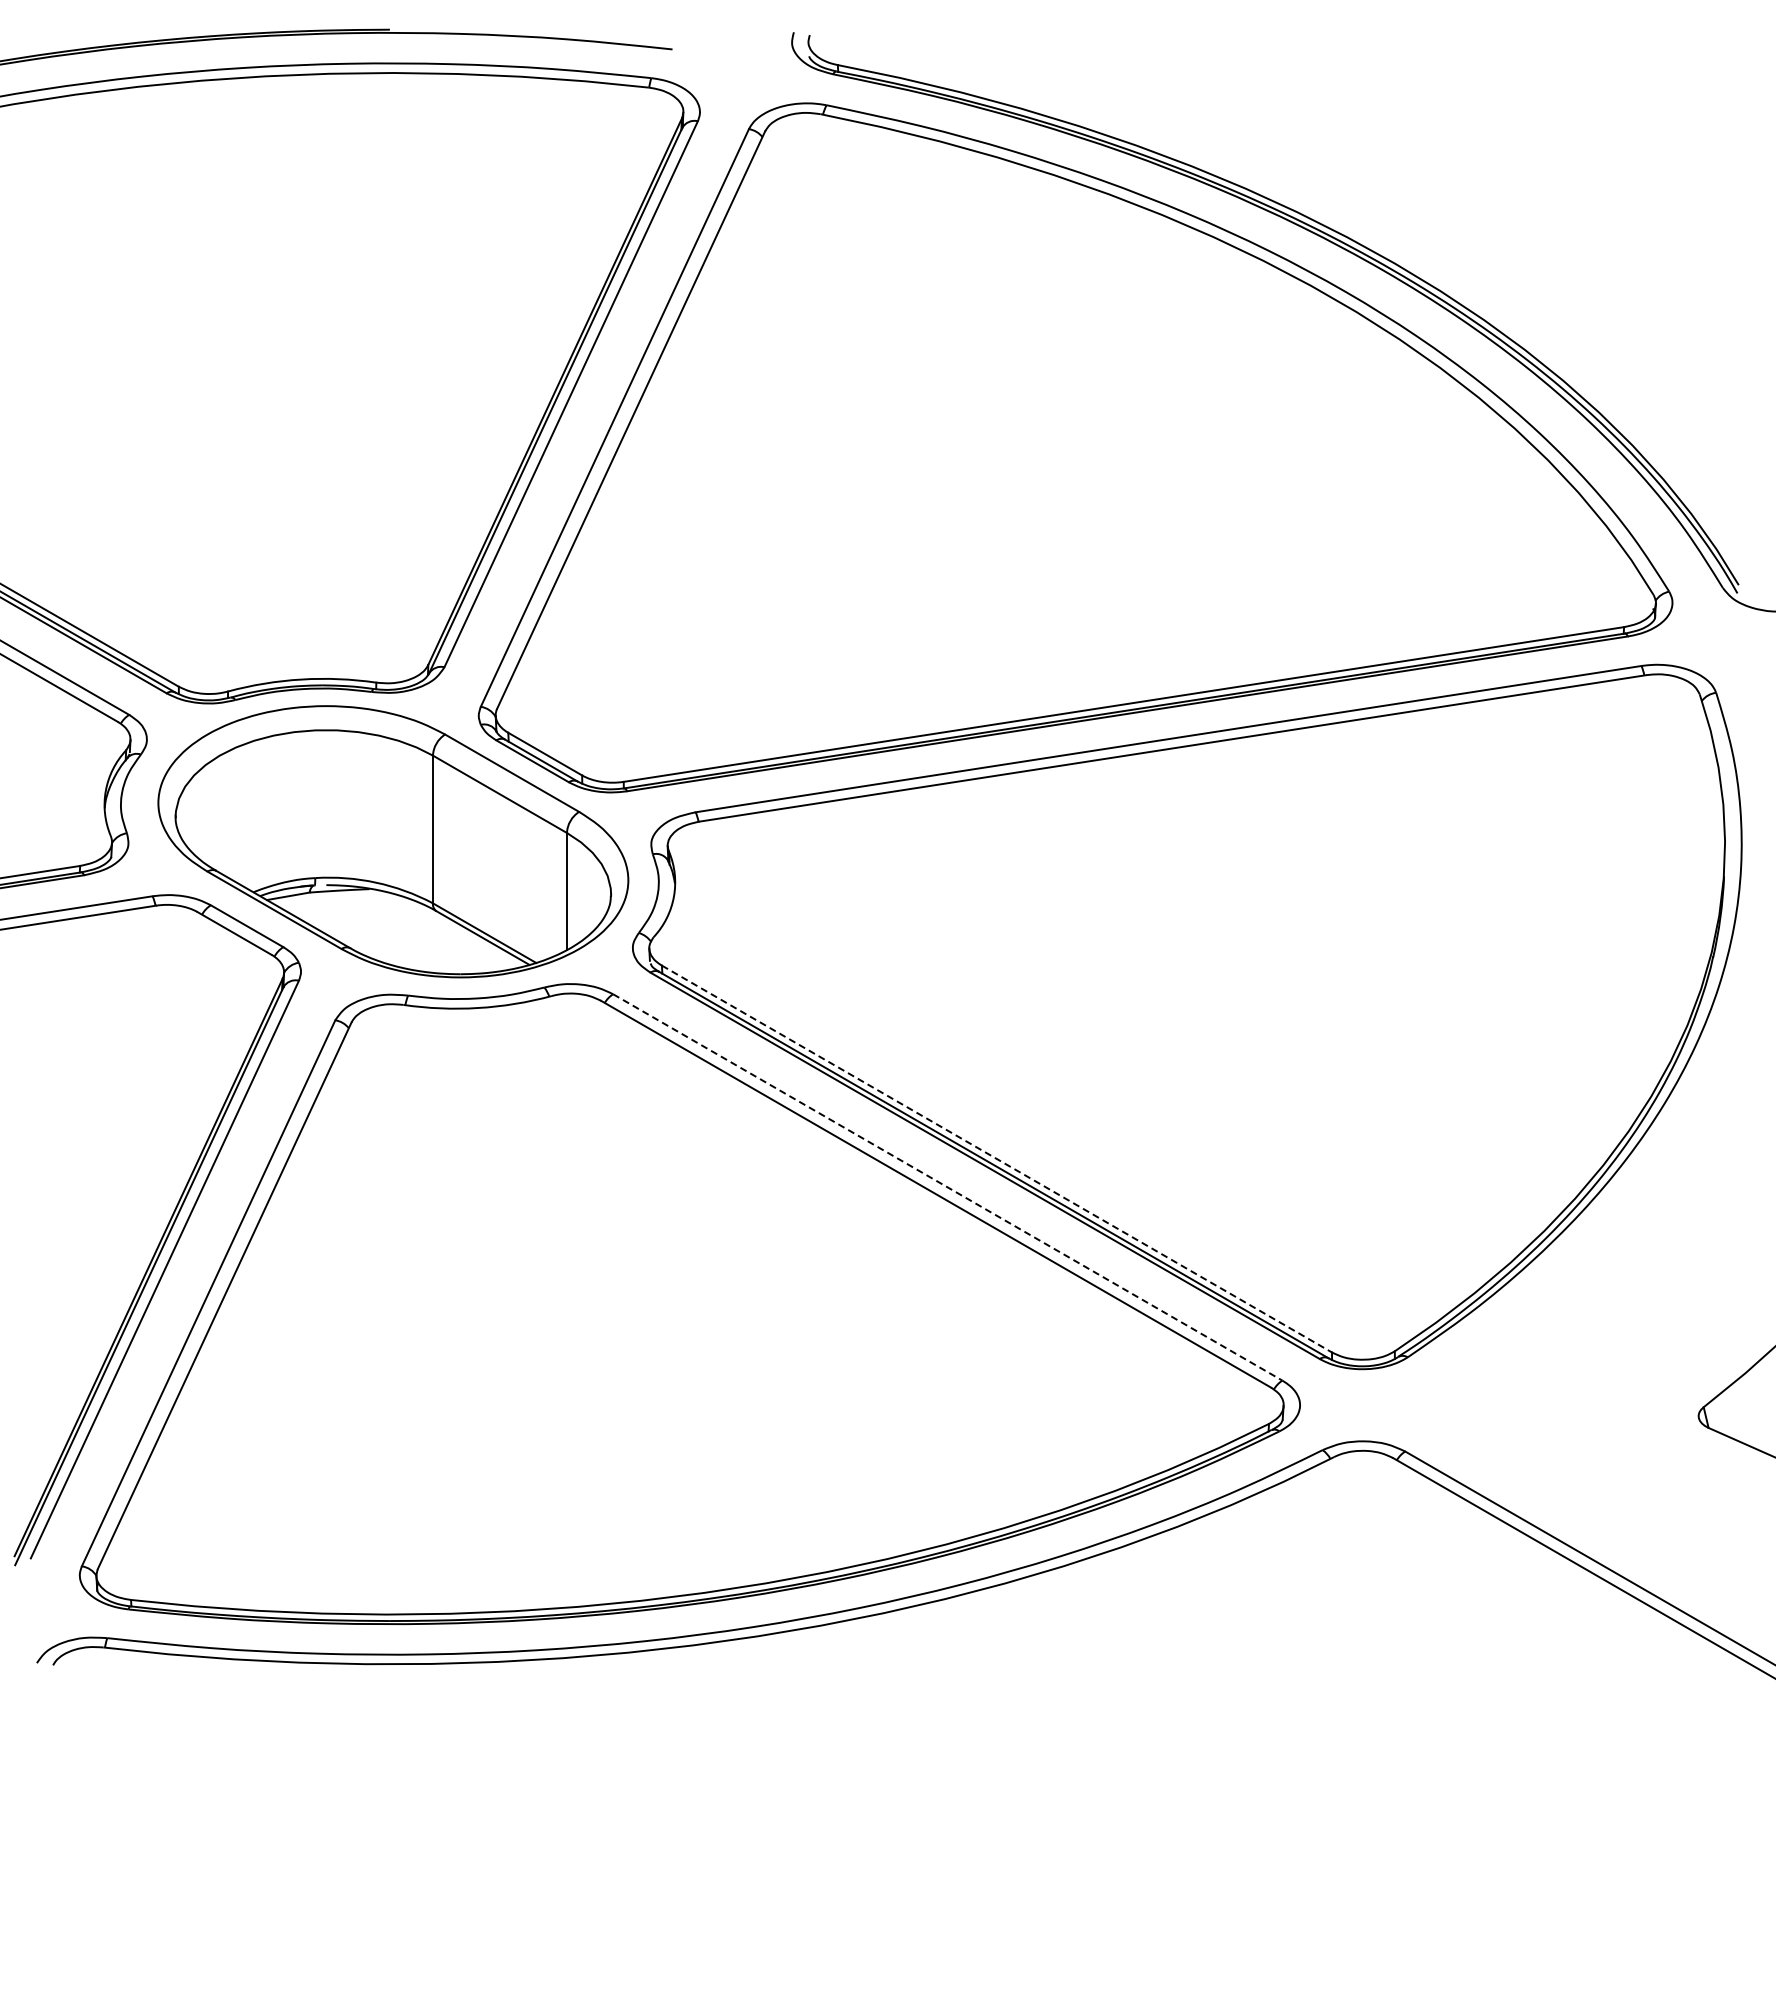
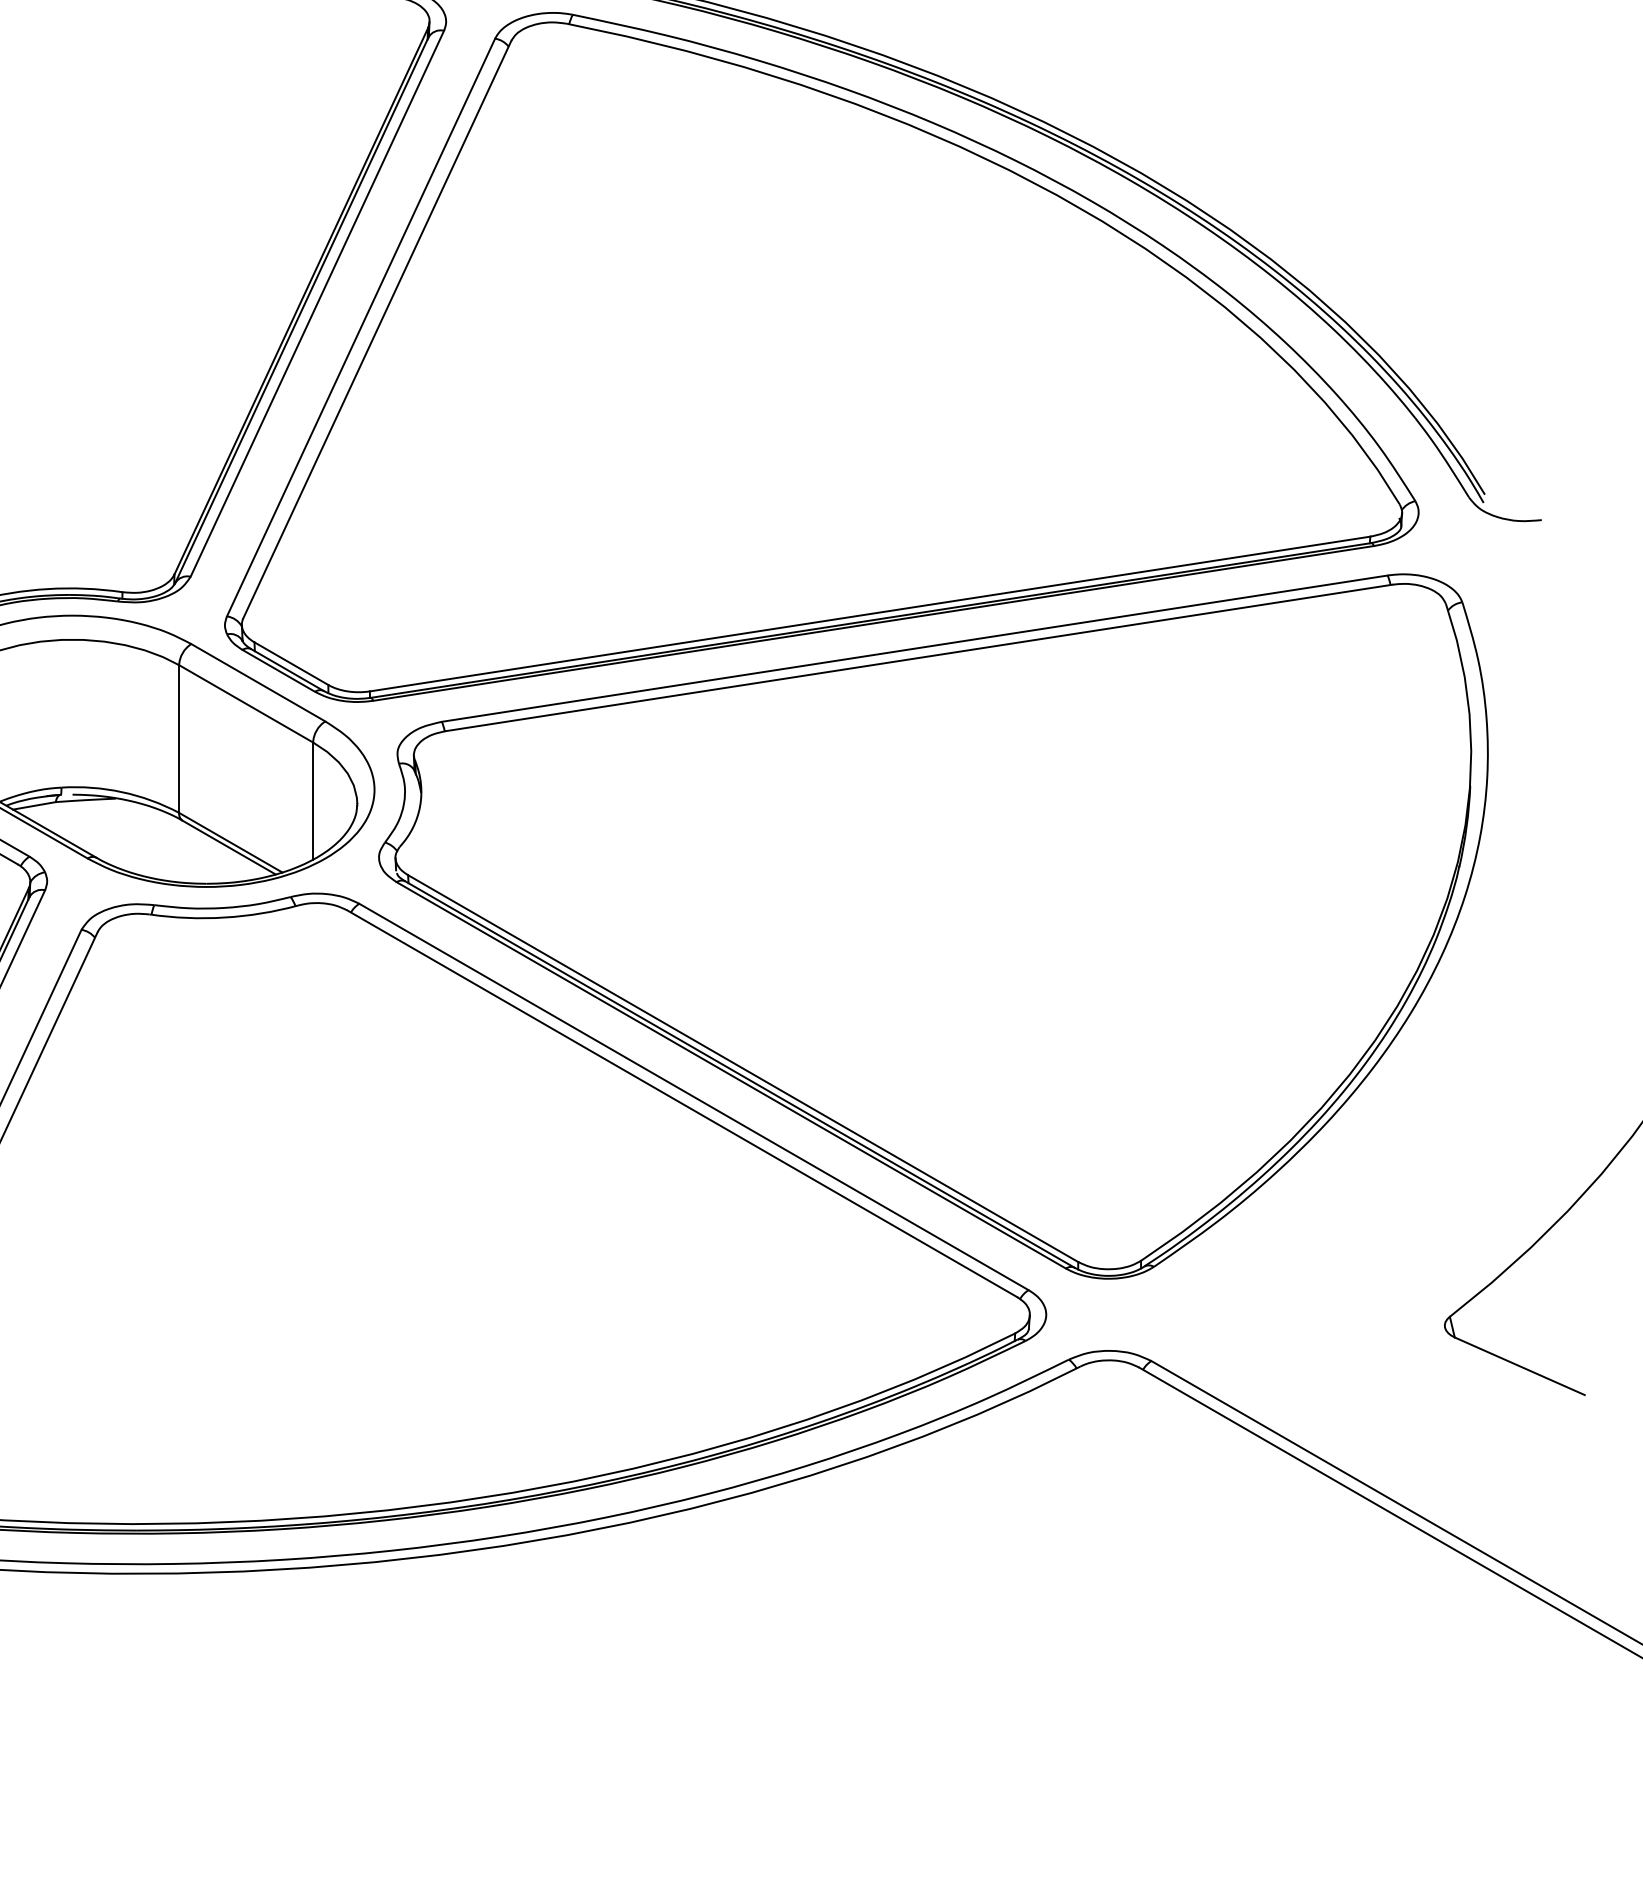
line: (996, 1159) -> (742, 1069), dashed -> solid
line: (948, 1187) -> (694, 1097), dashed -> solid

